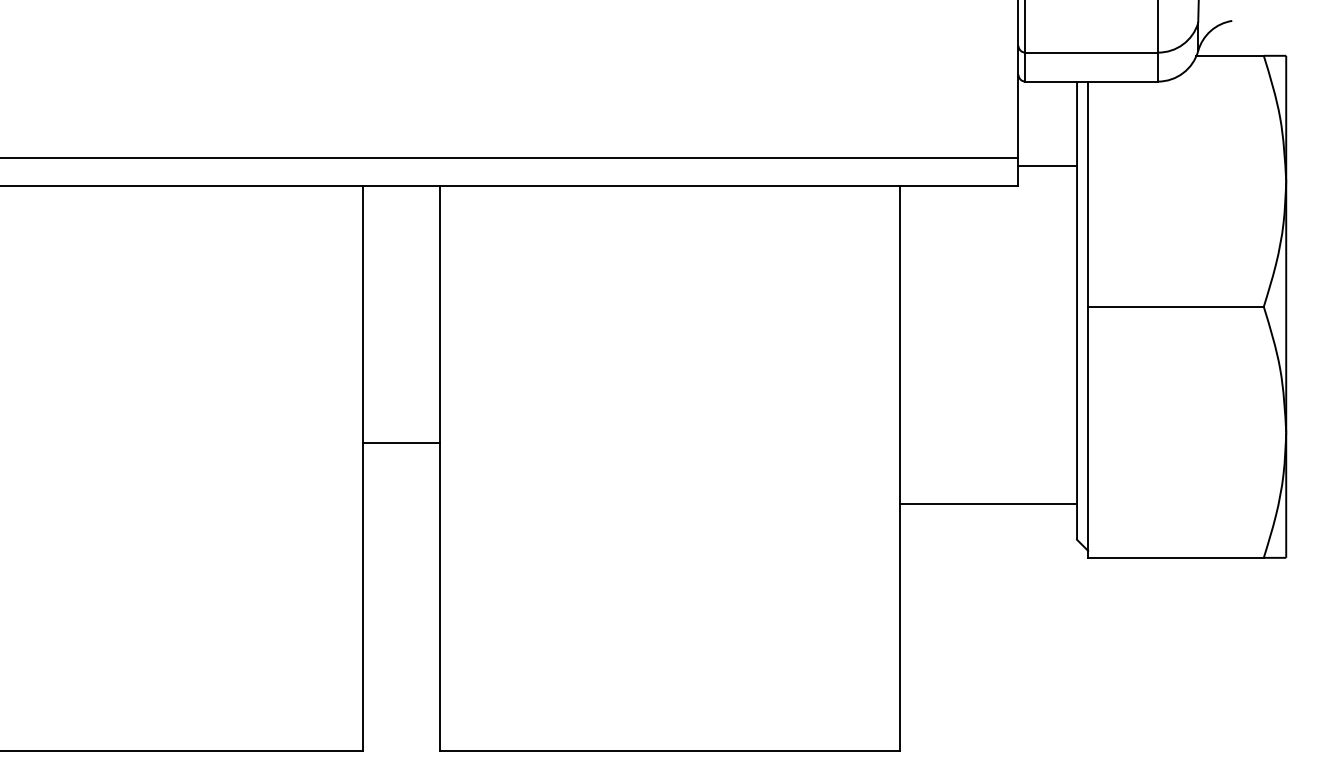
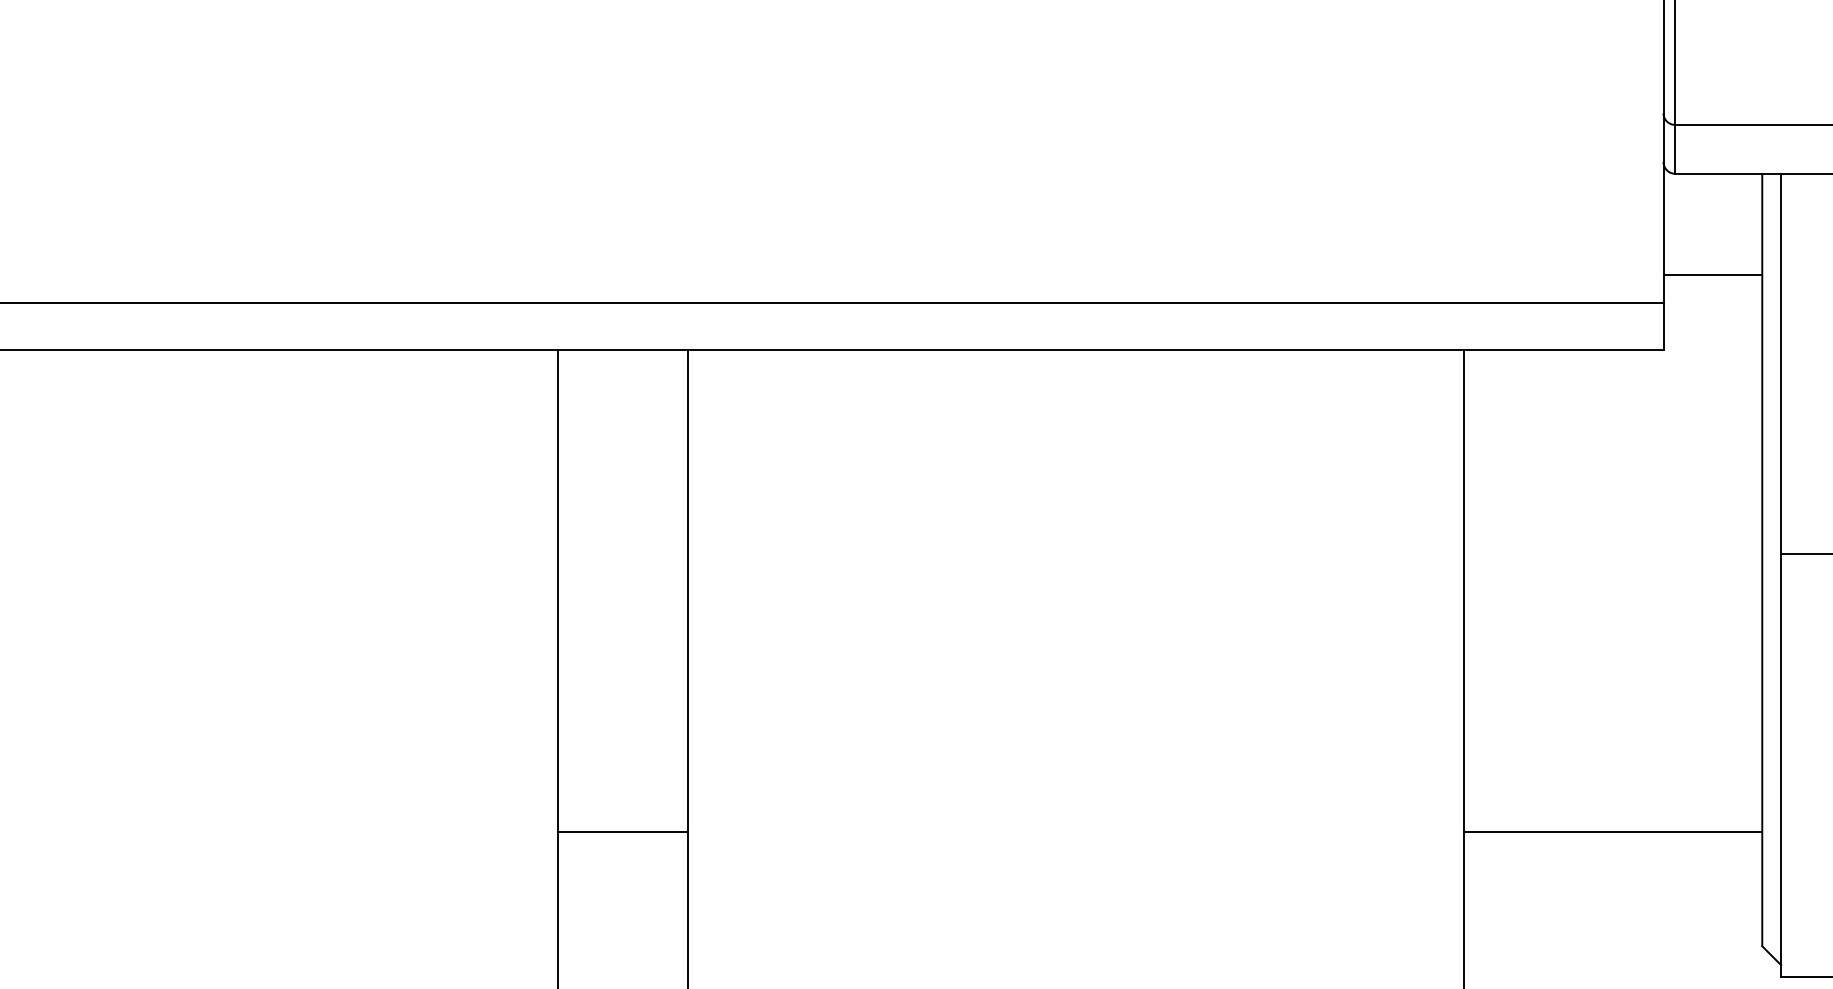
line: (1047, 165) -> (1712, 274), moved
line: (401, 442) -> (623, 831), moved
line: (988, 503) -> (1612, 831), moved

